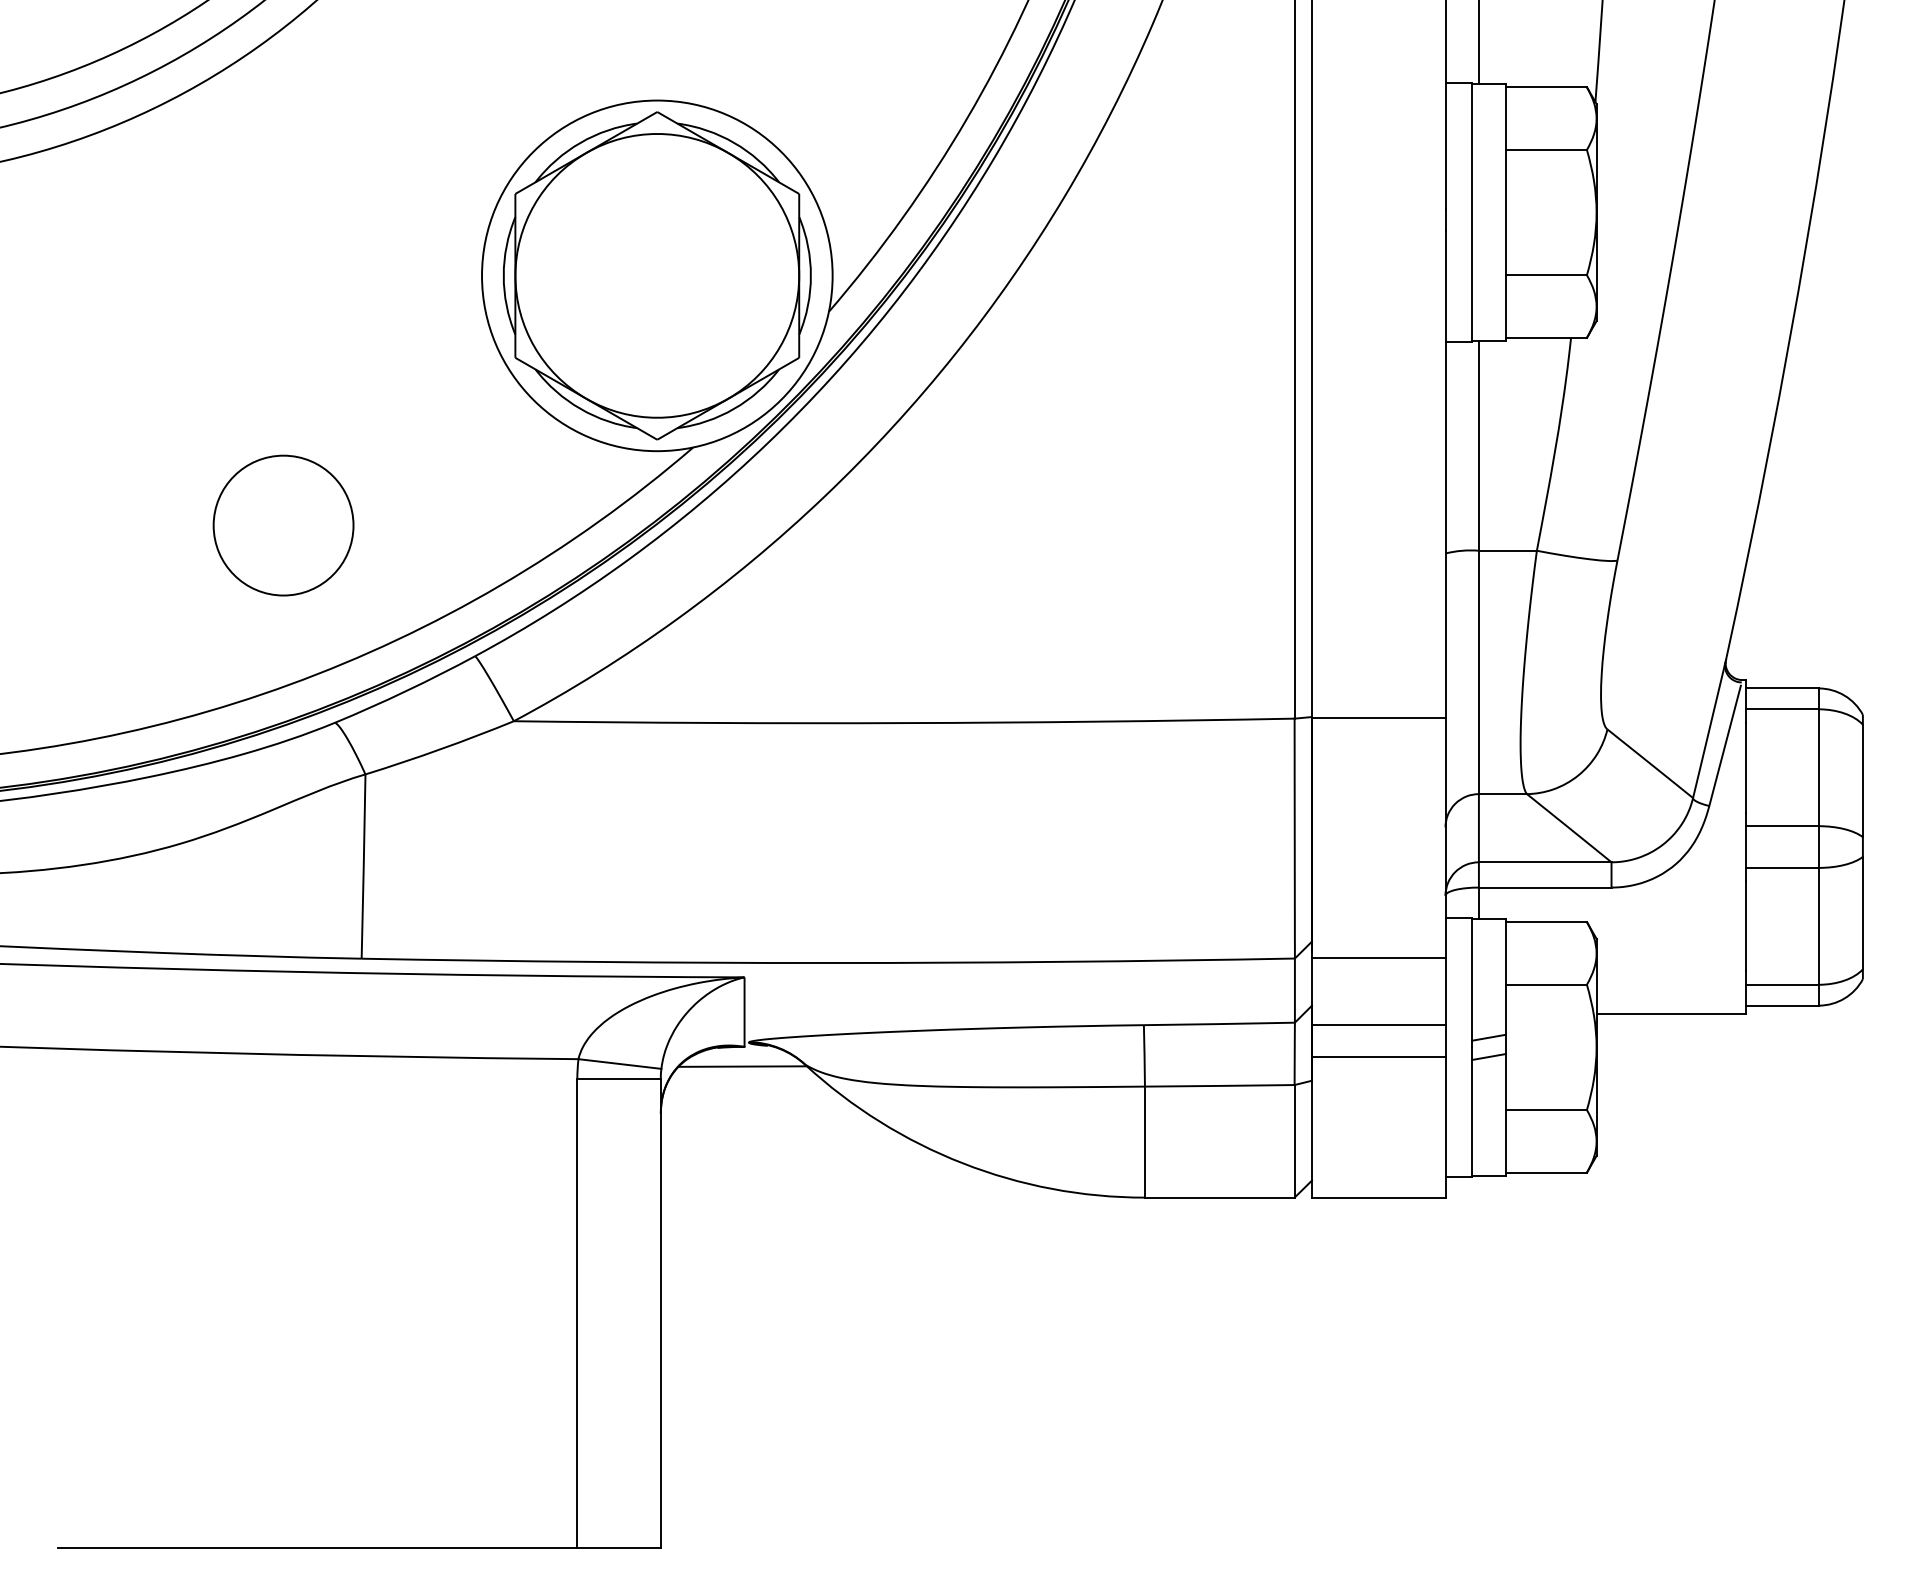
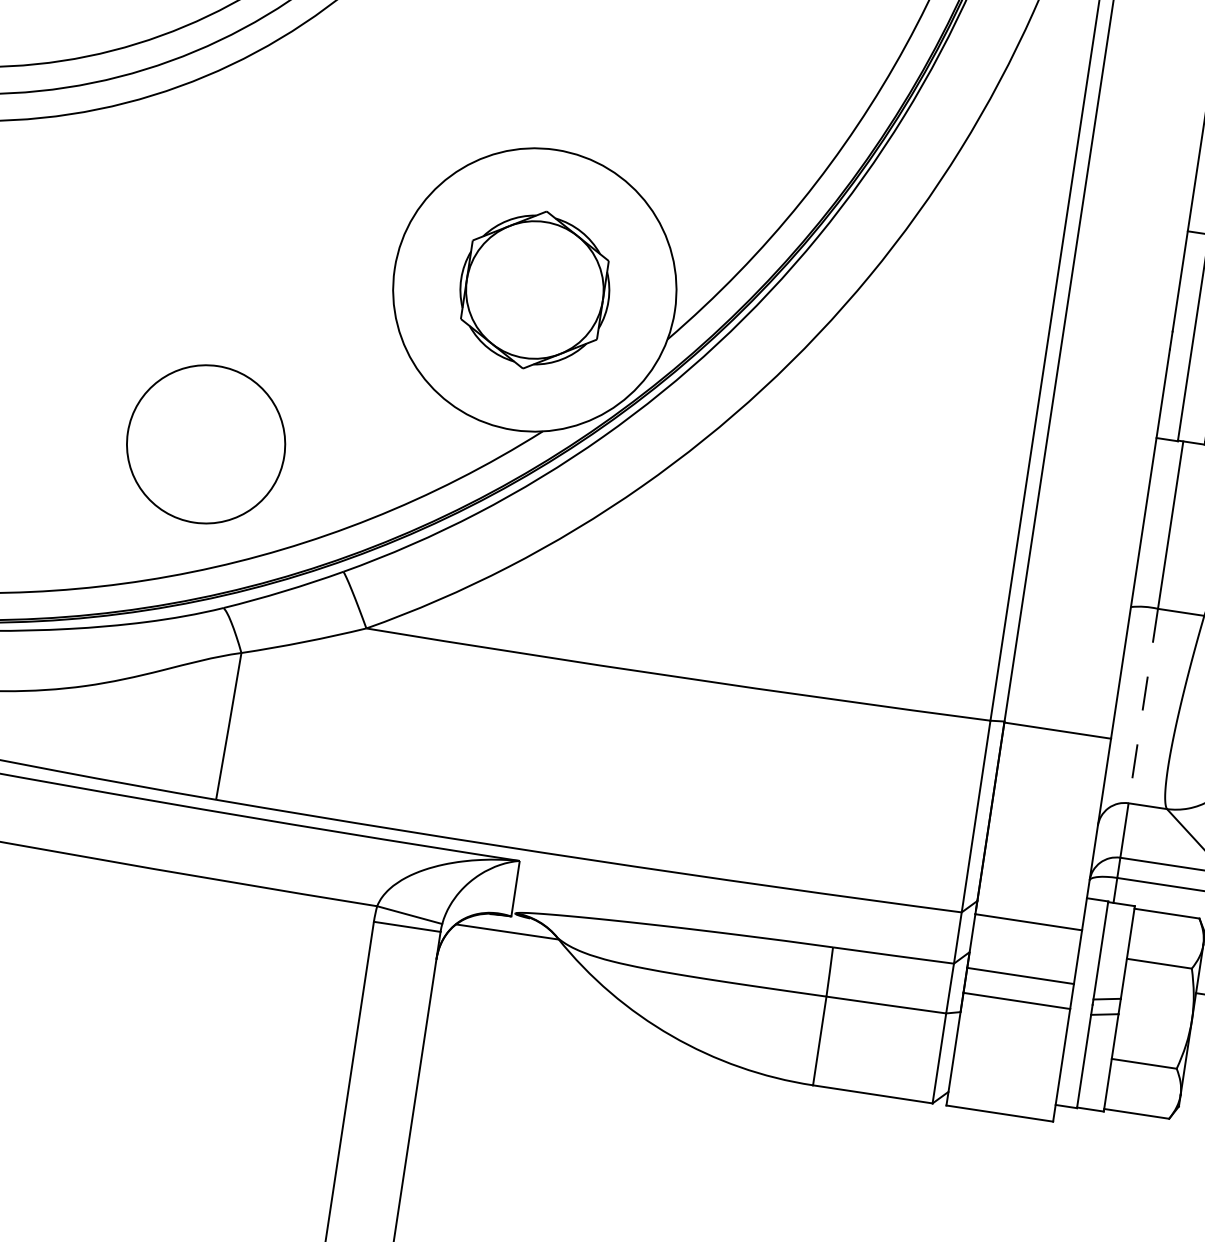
part: (657, 275) -> (535, 289), size x0.6
circle: (283, 525) -> (206, 444), size x1.4
line: (1478, 672) -> (1142, 706), solid -> dashed

